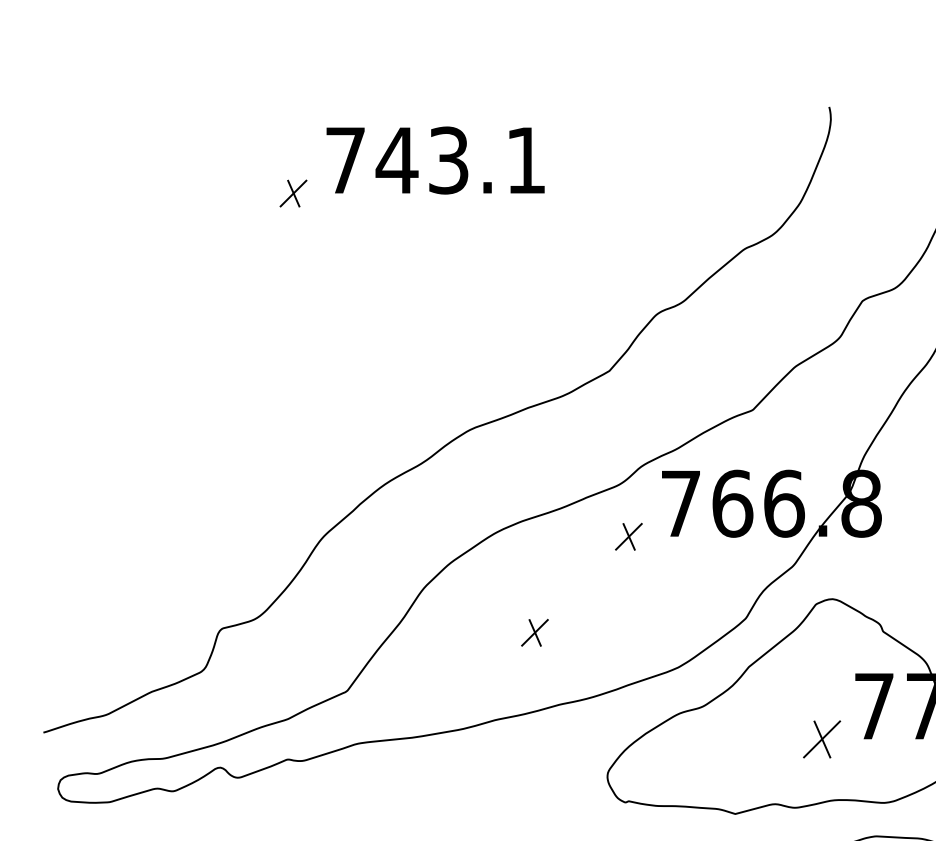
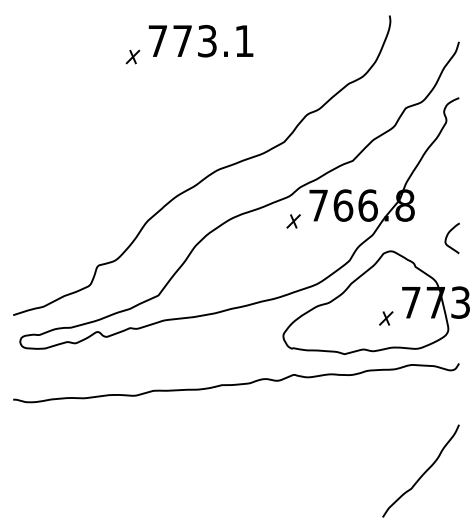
text: (396, 159) -> (182, 40), 743.1 -> 773.1
part: (534, 632) -> (248, 267), removed
part: (822, 739) -> (386, 318), size x0.71

